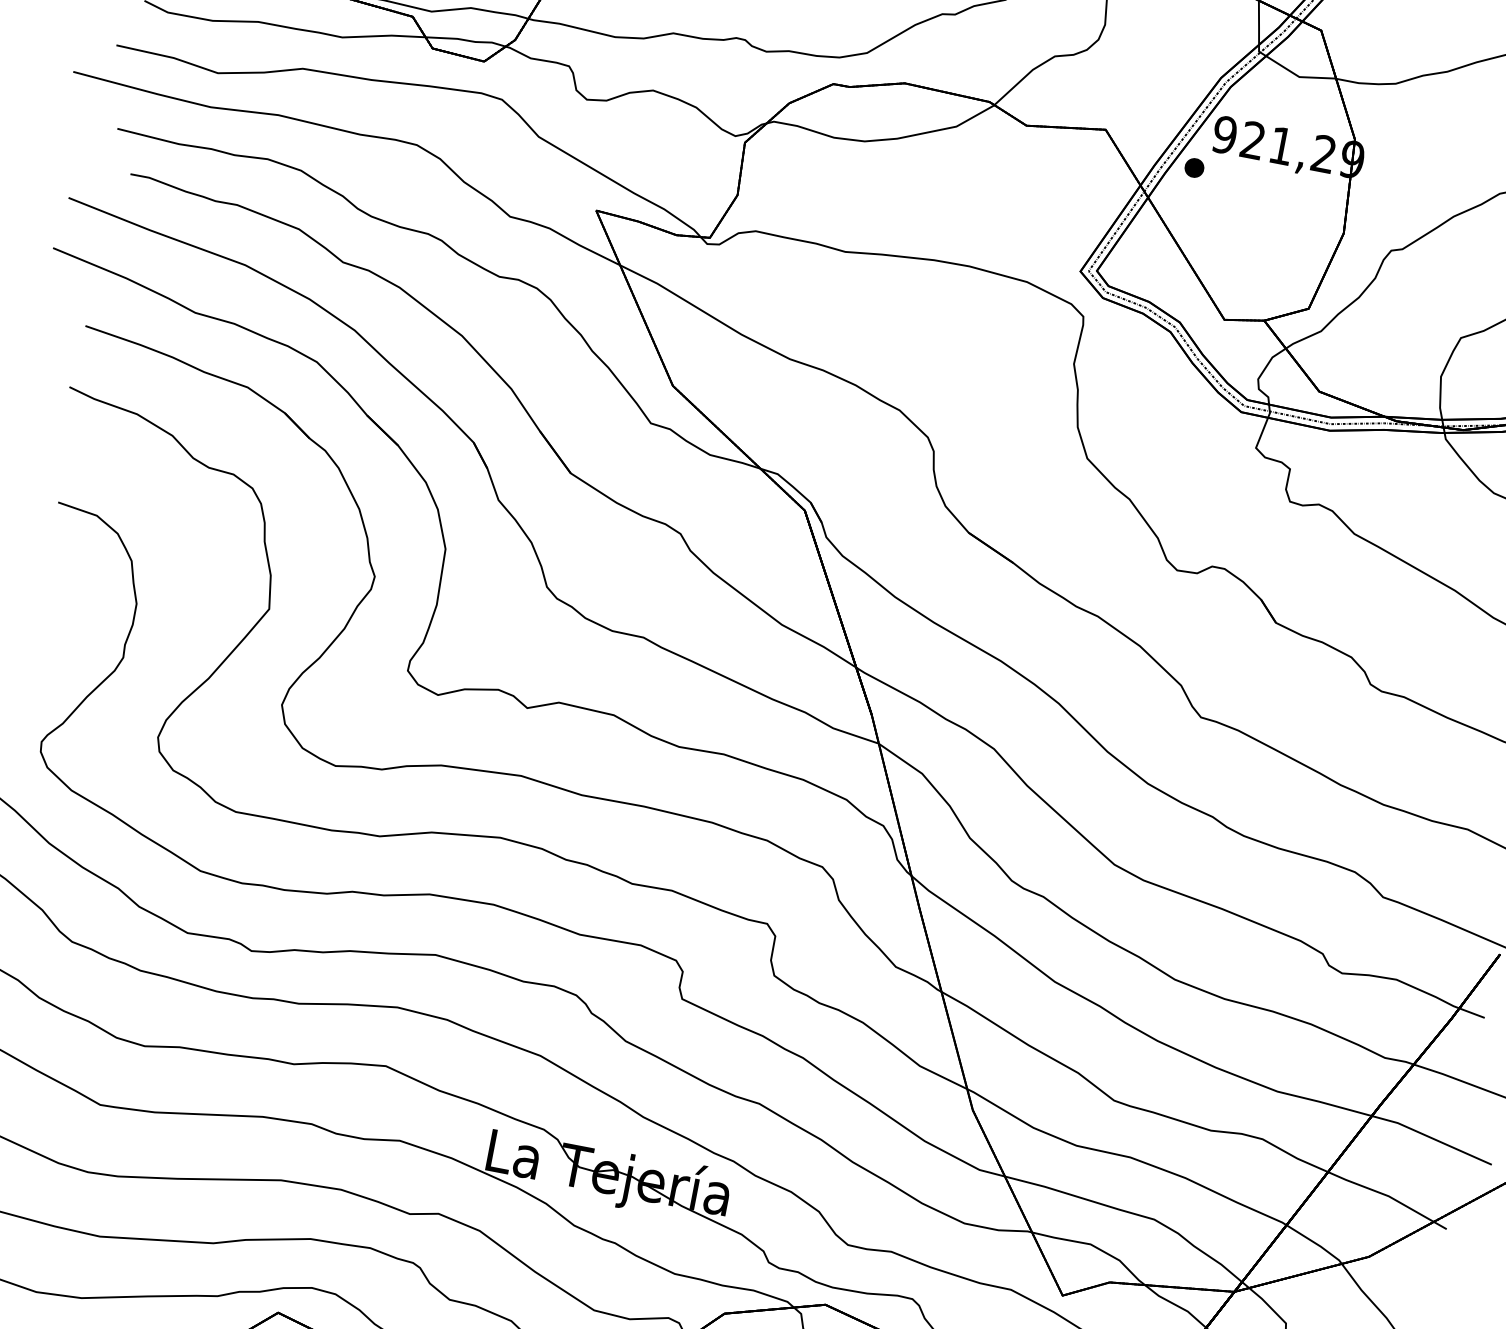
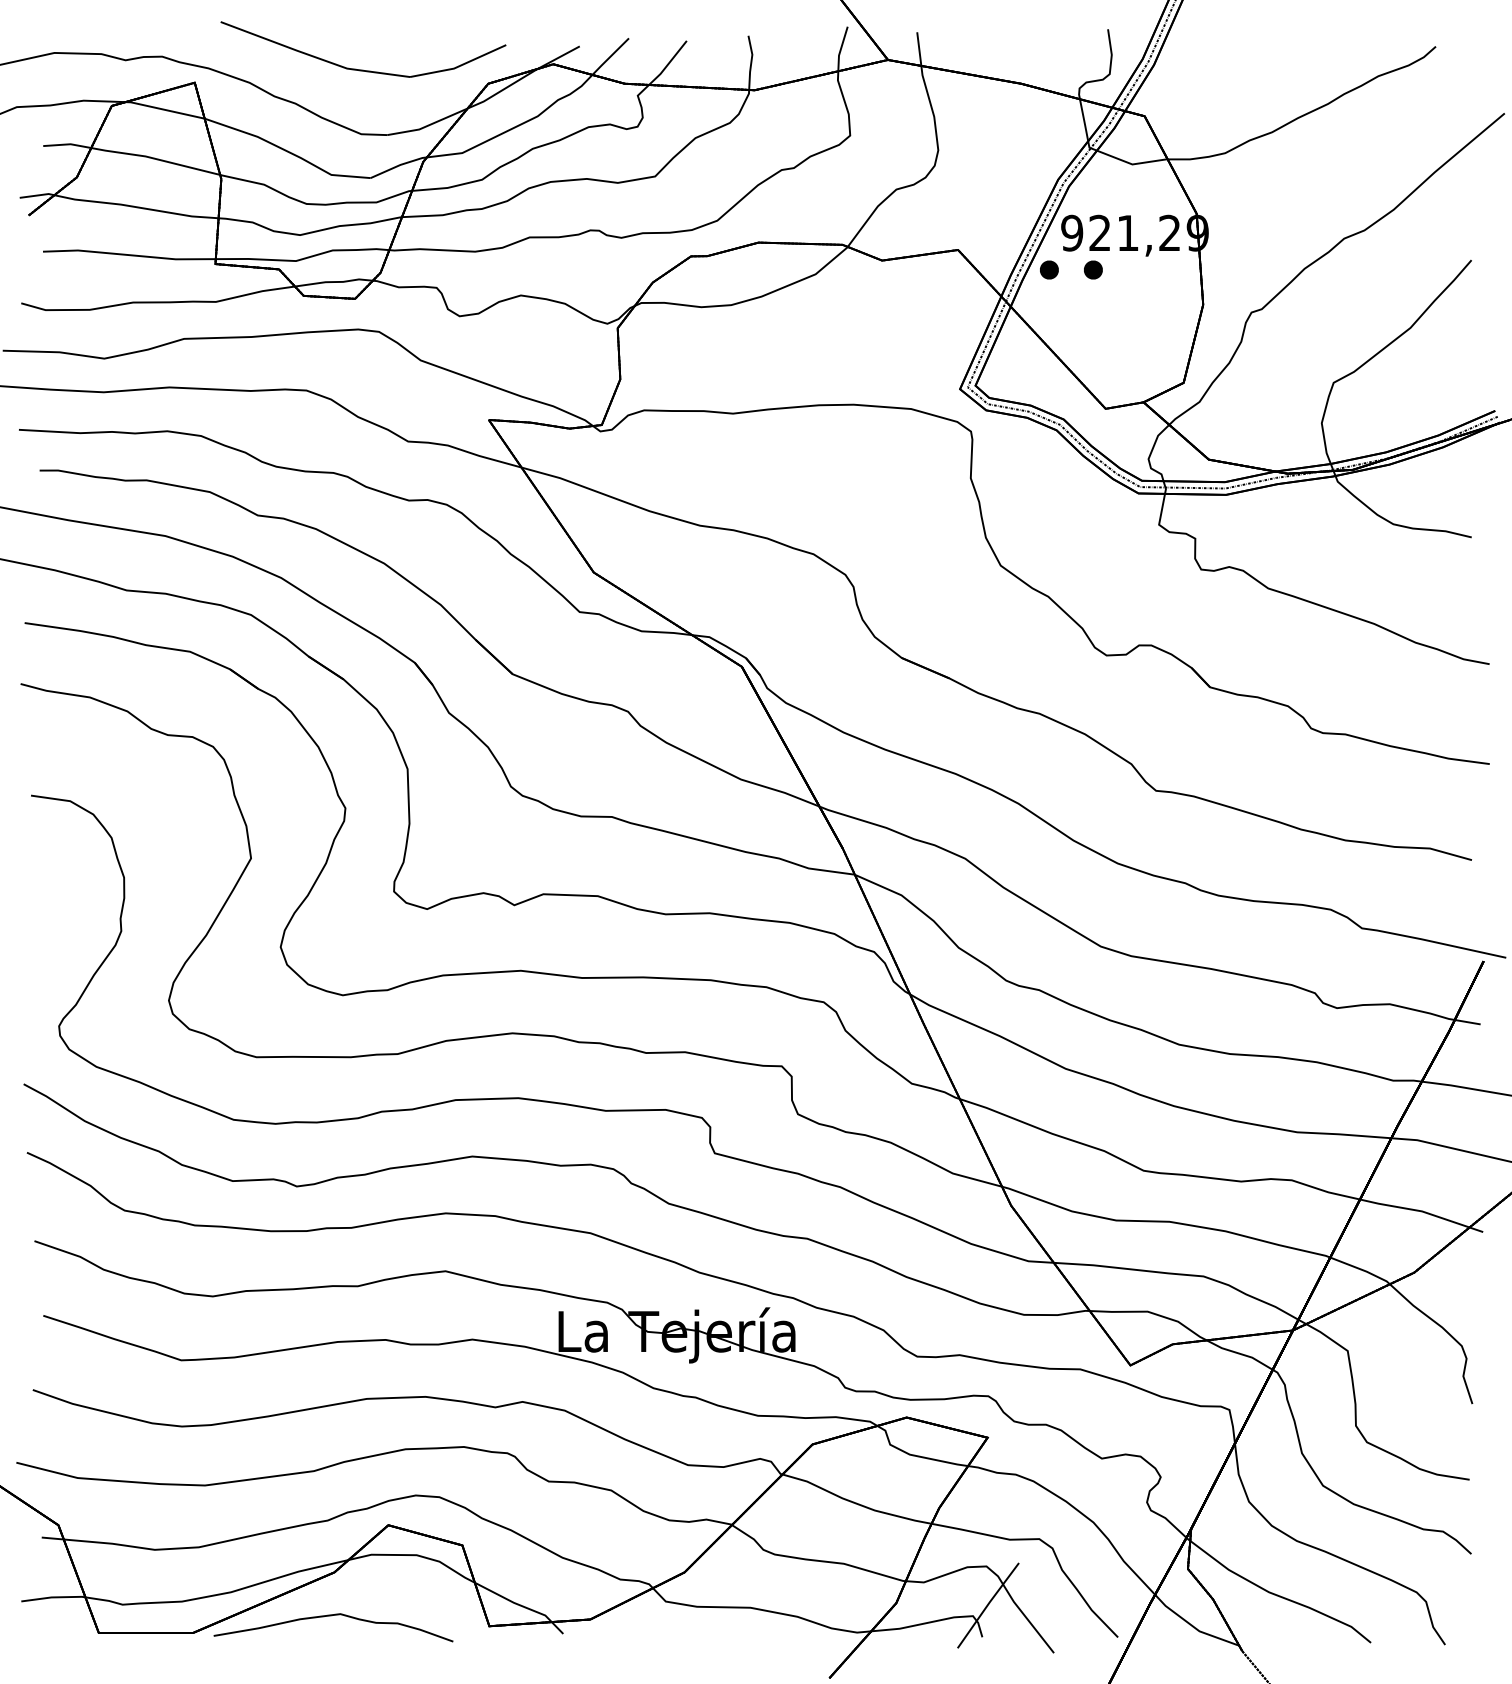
part: (1239, 176) -> (1093, 269), added

